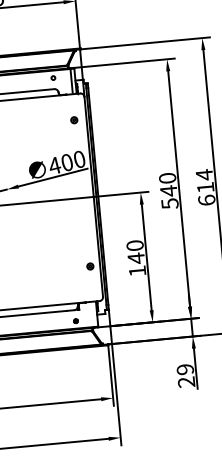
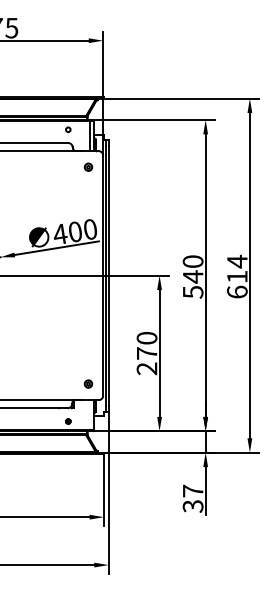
part: (74, 119) -> (88, 166), moved
text: (136, 264) -> (146, 360), 140 -> 270
part: (90, 266) -> (88, 383), moved
text: (185, 375) -> (192, 498), 29 -> 37

